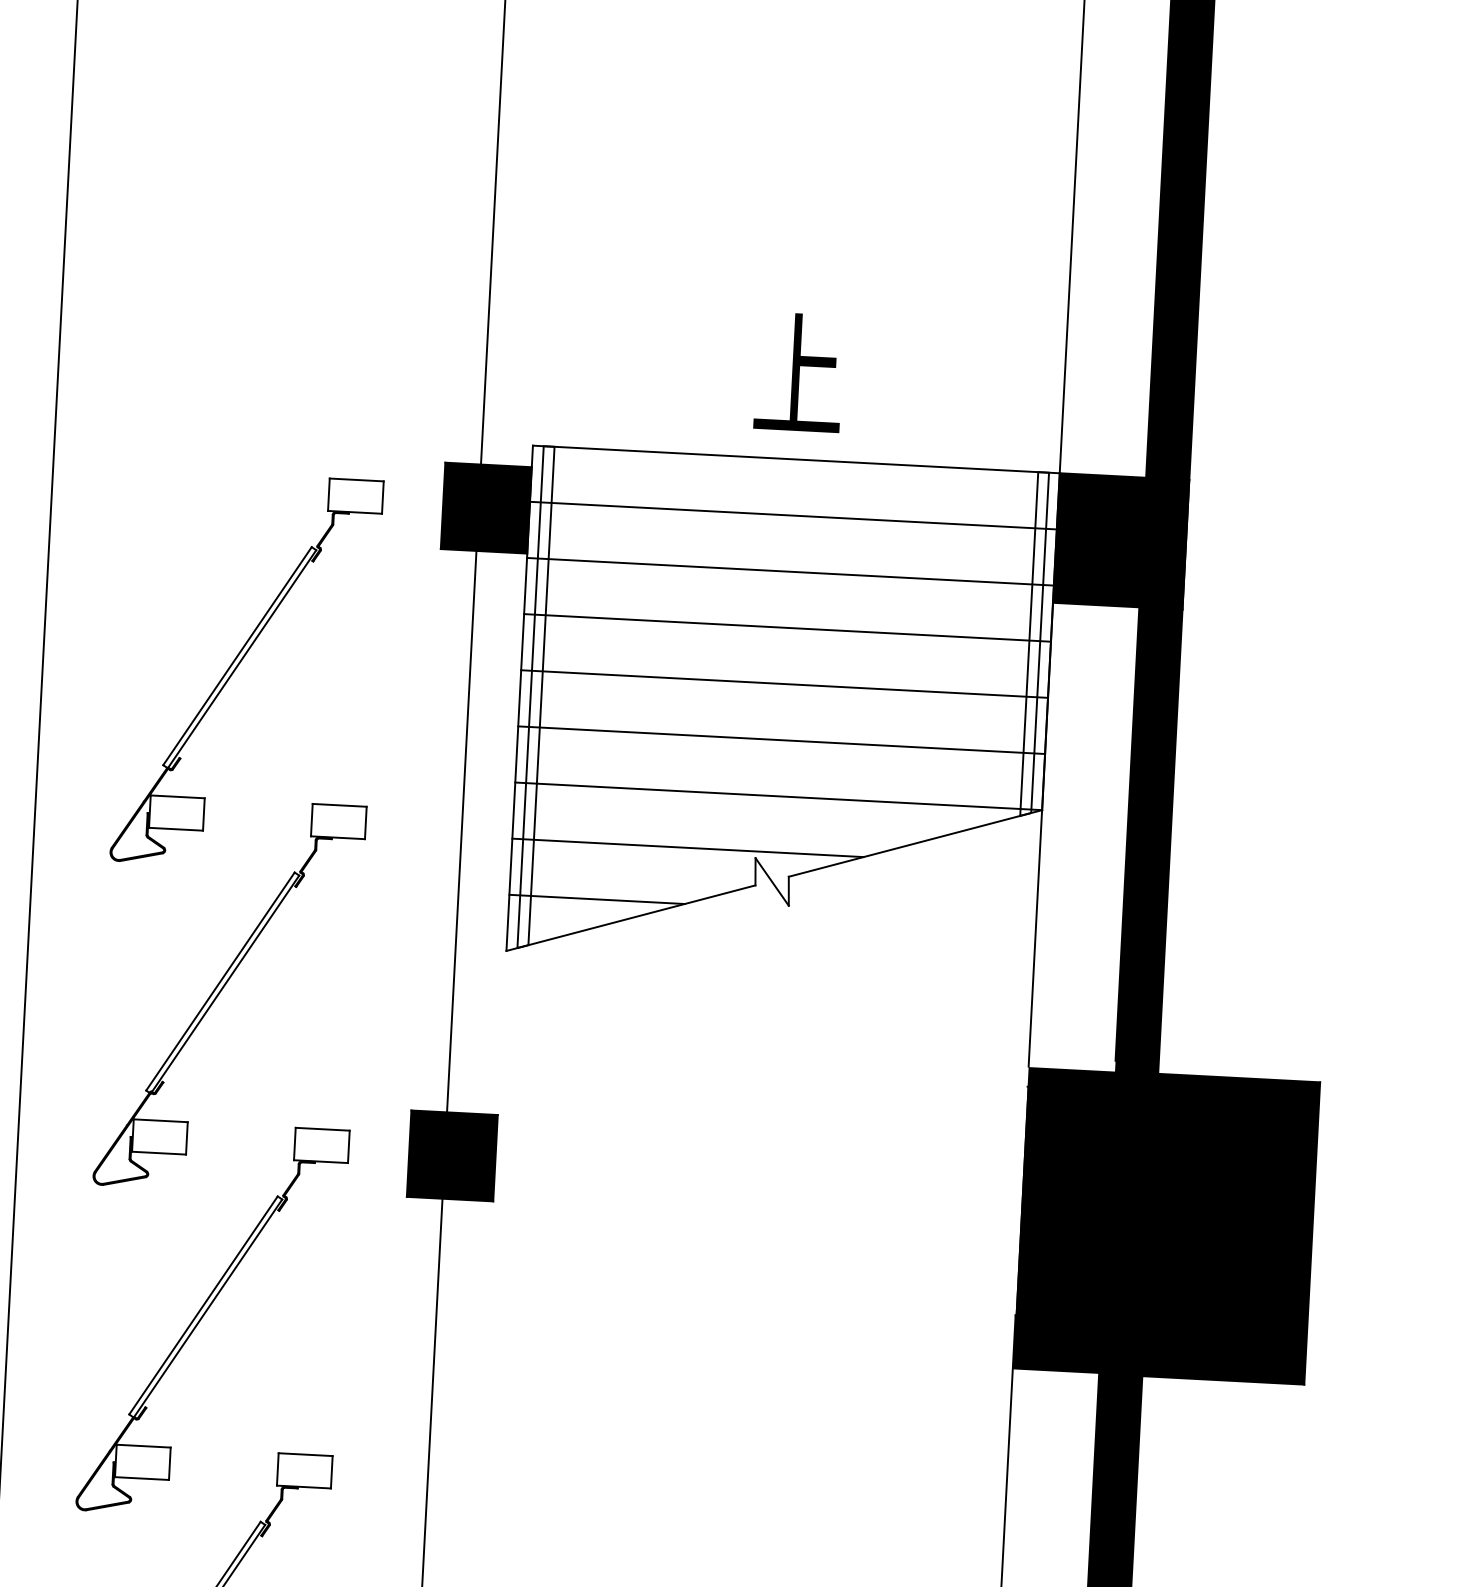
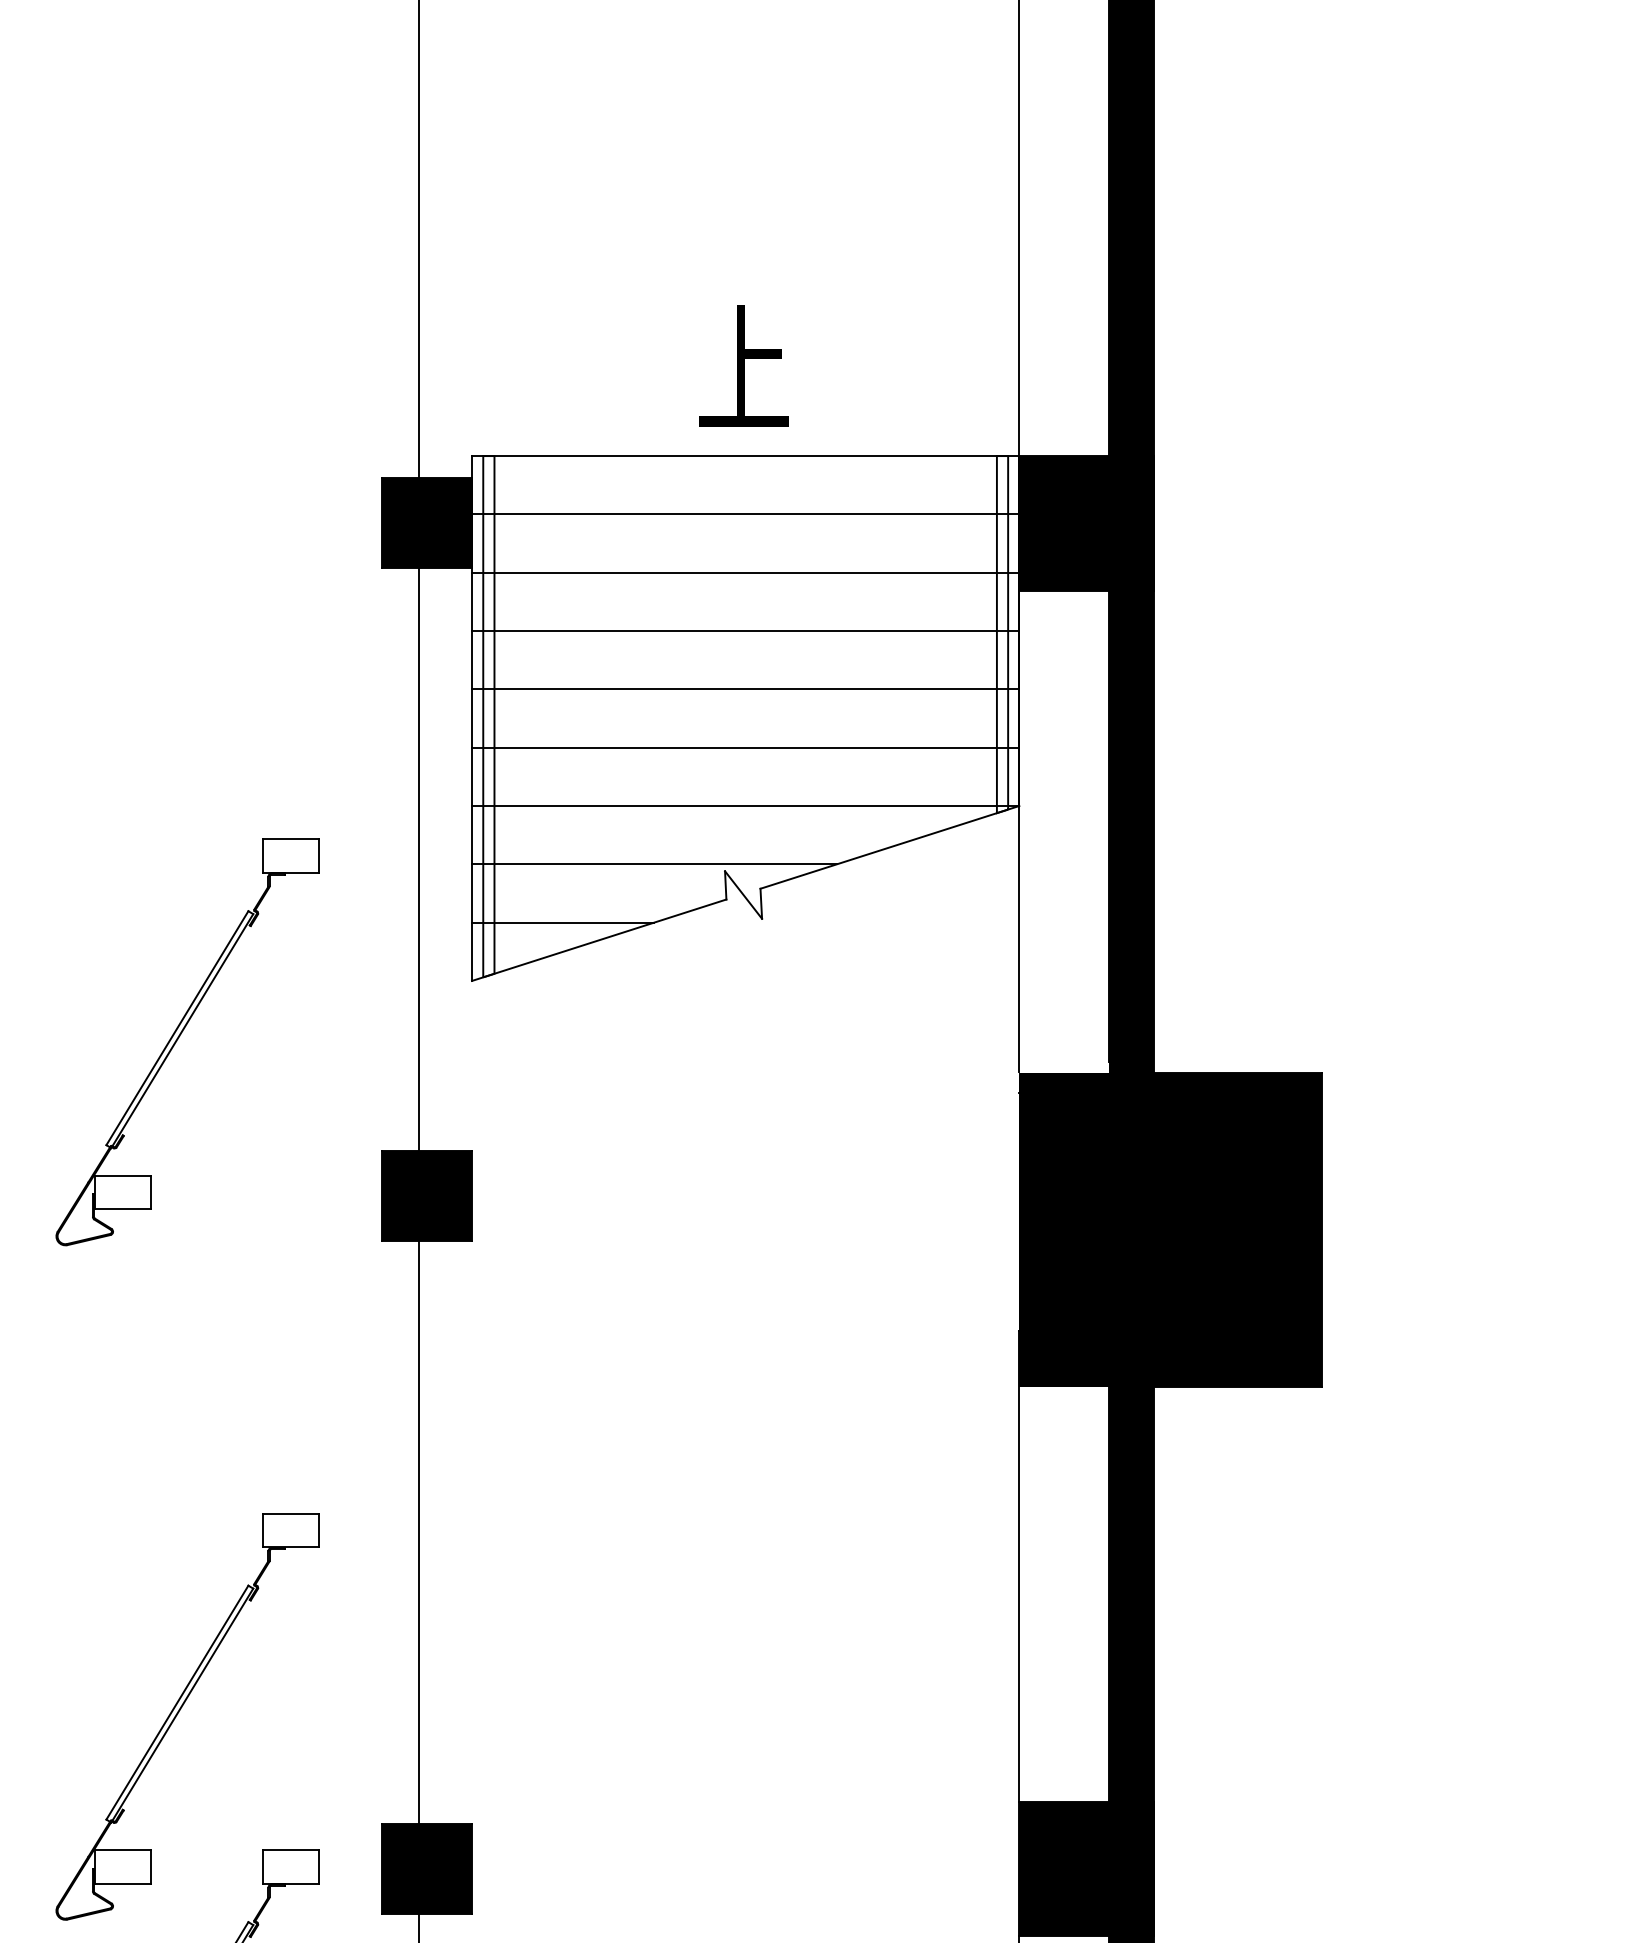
part: (240, 664) -> (180, 698), removed
part: (204, 1315) -> (179, 1374), removed

